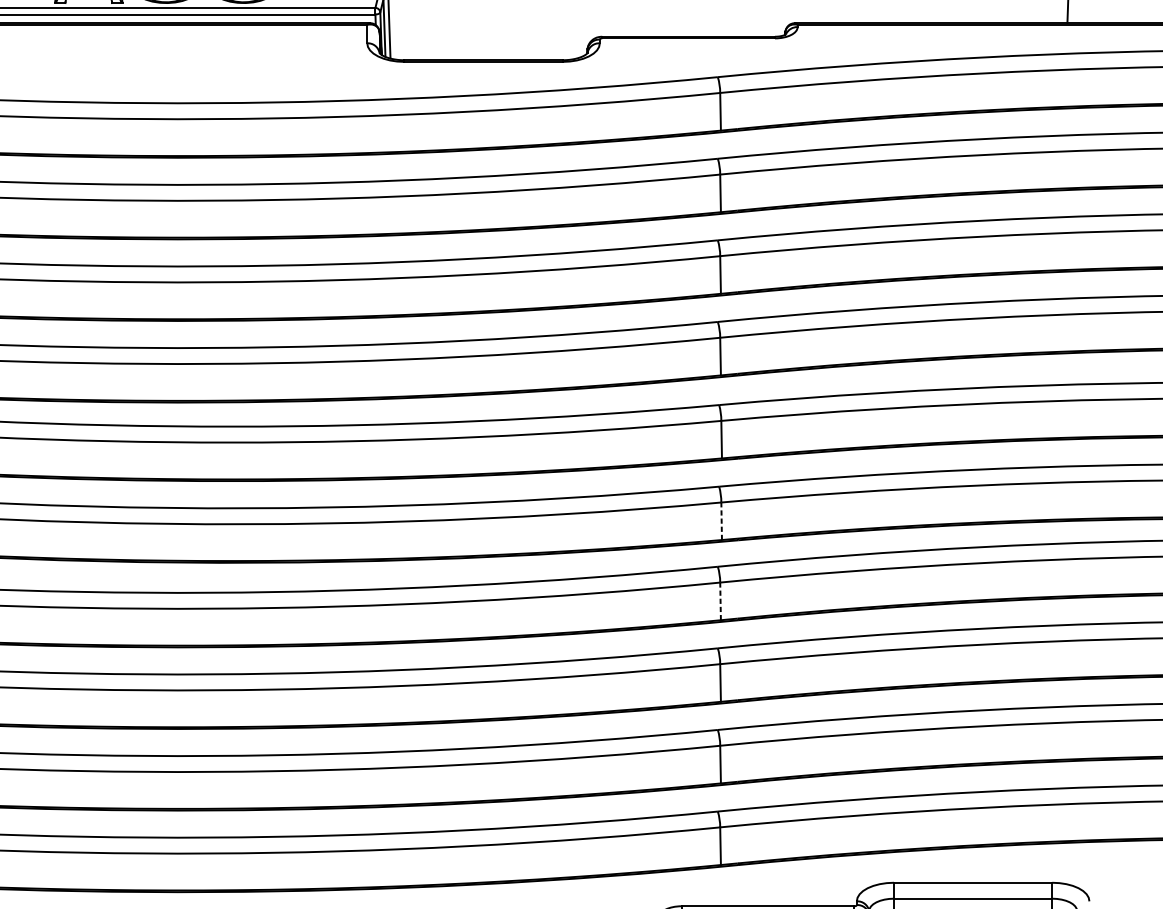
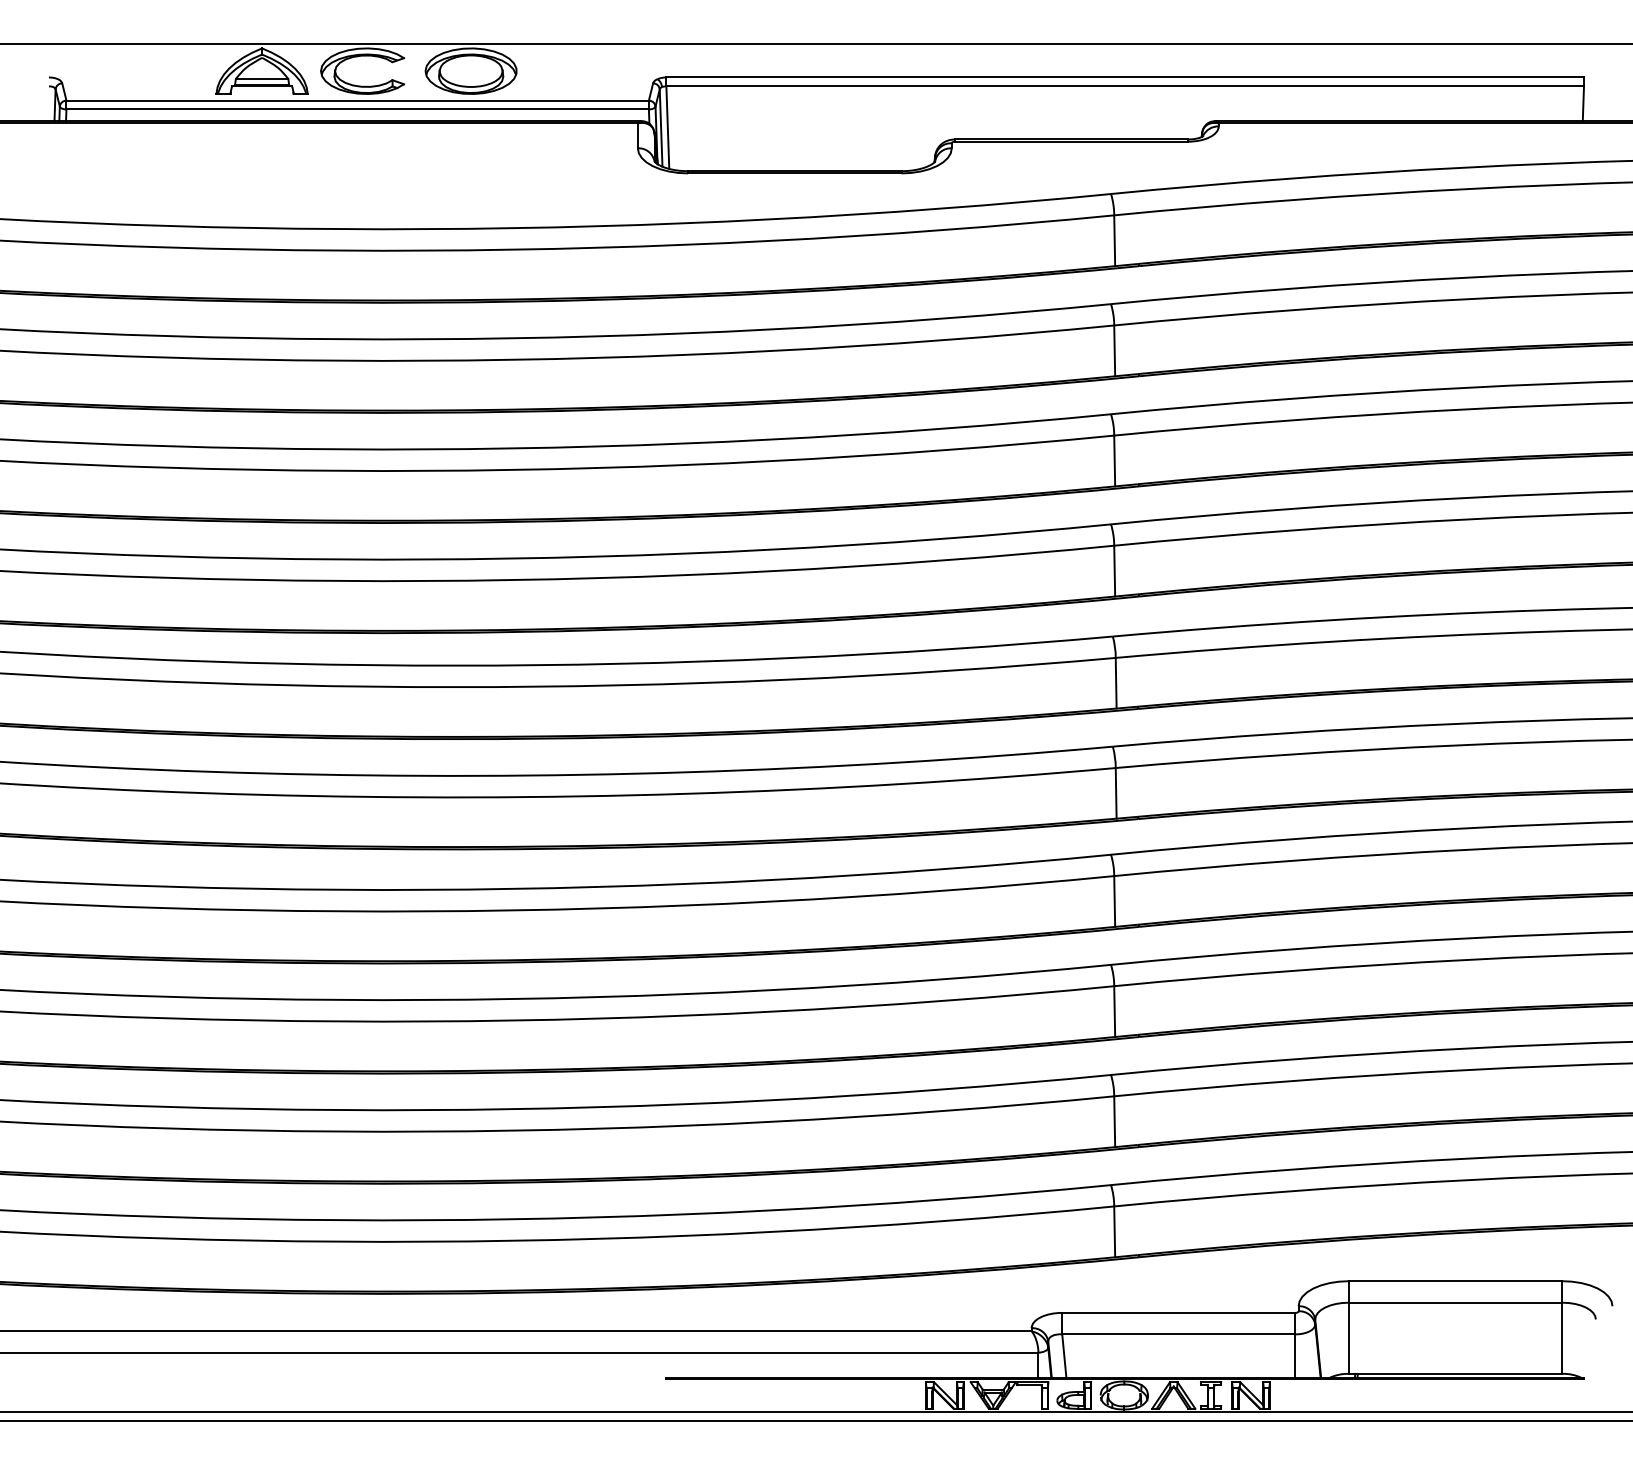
line: (721, 520) -> (1116, 792), dashed -> solid
line: (720, 600) -> (1114, 900), dashed -> solid

